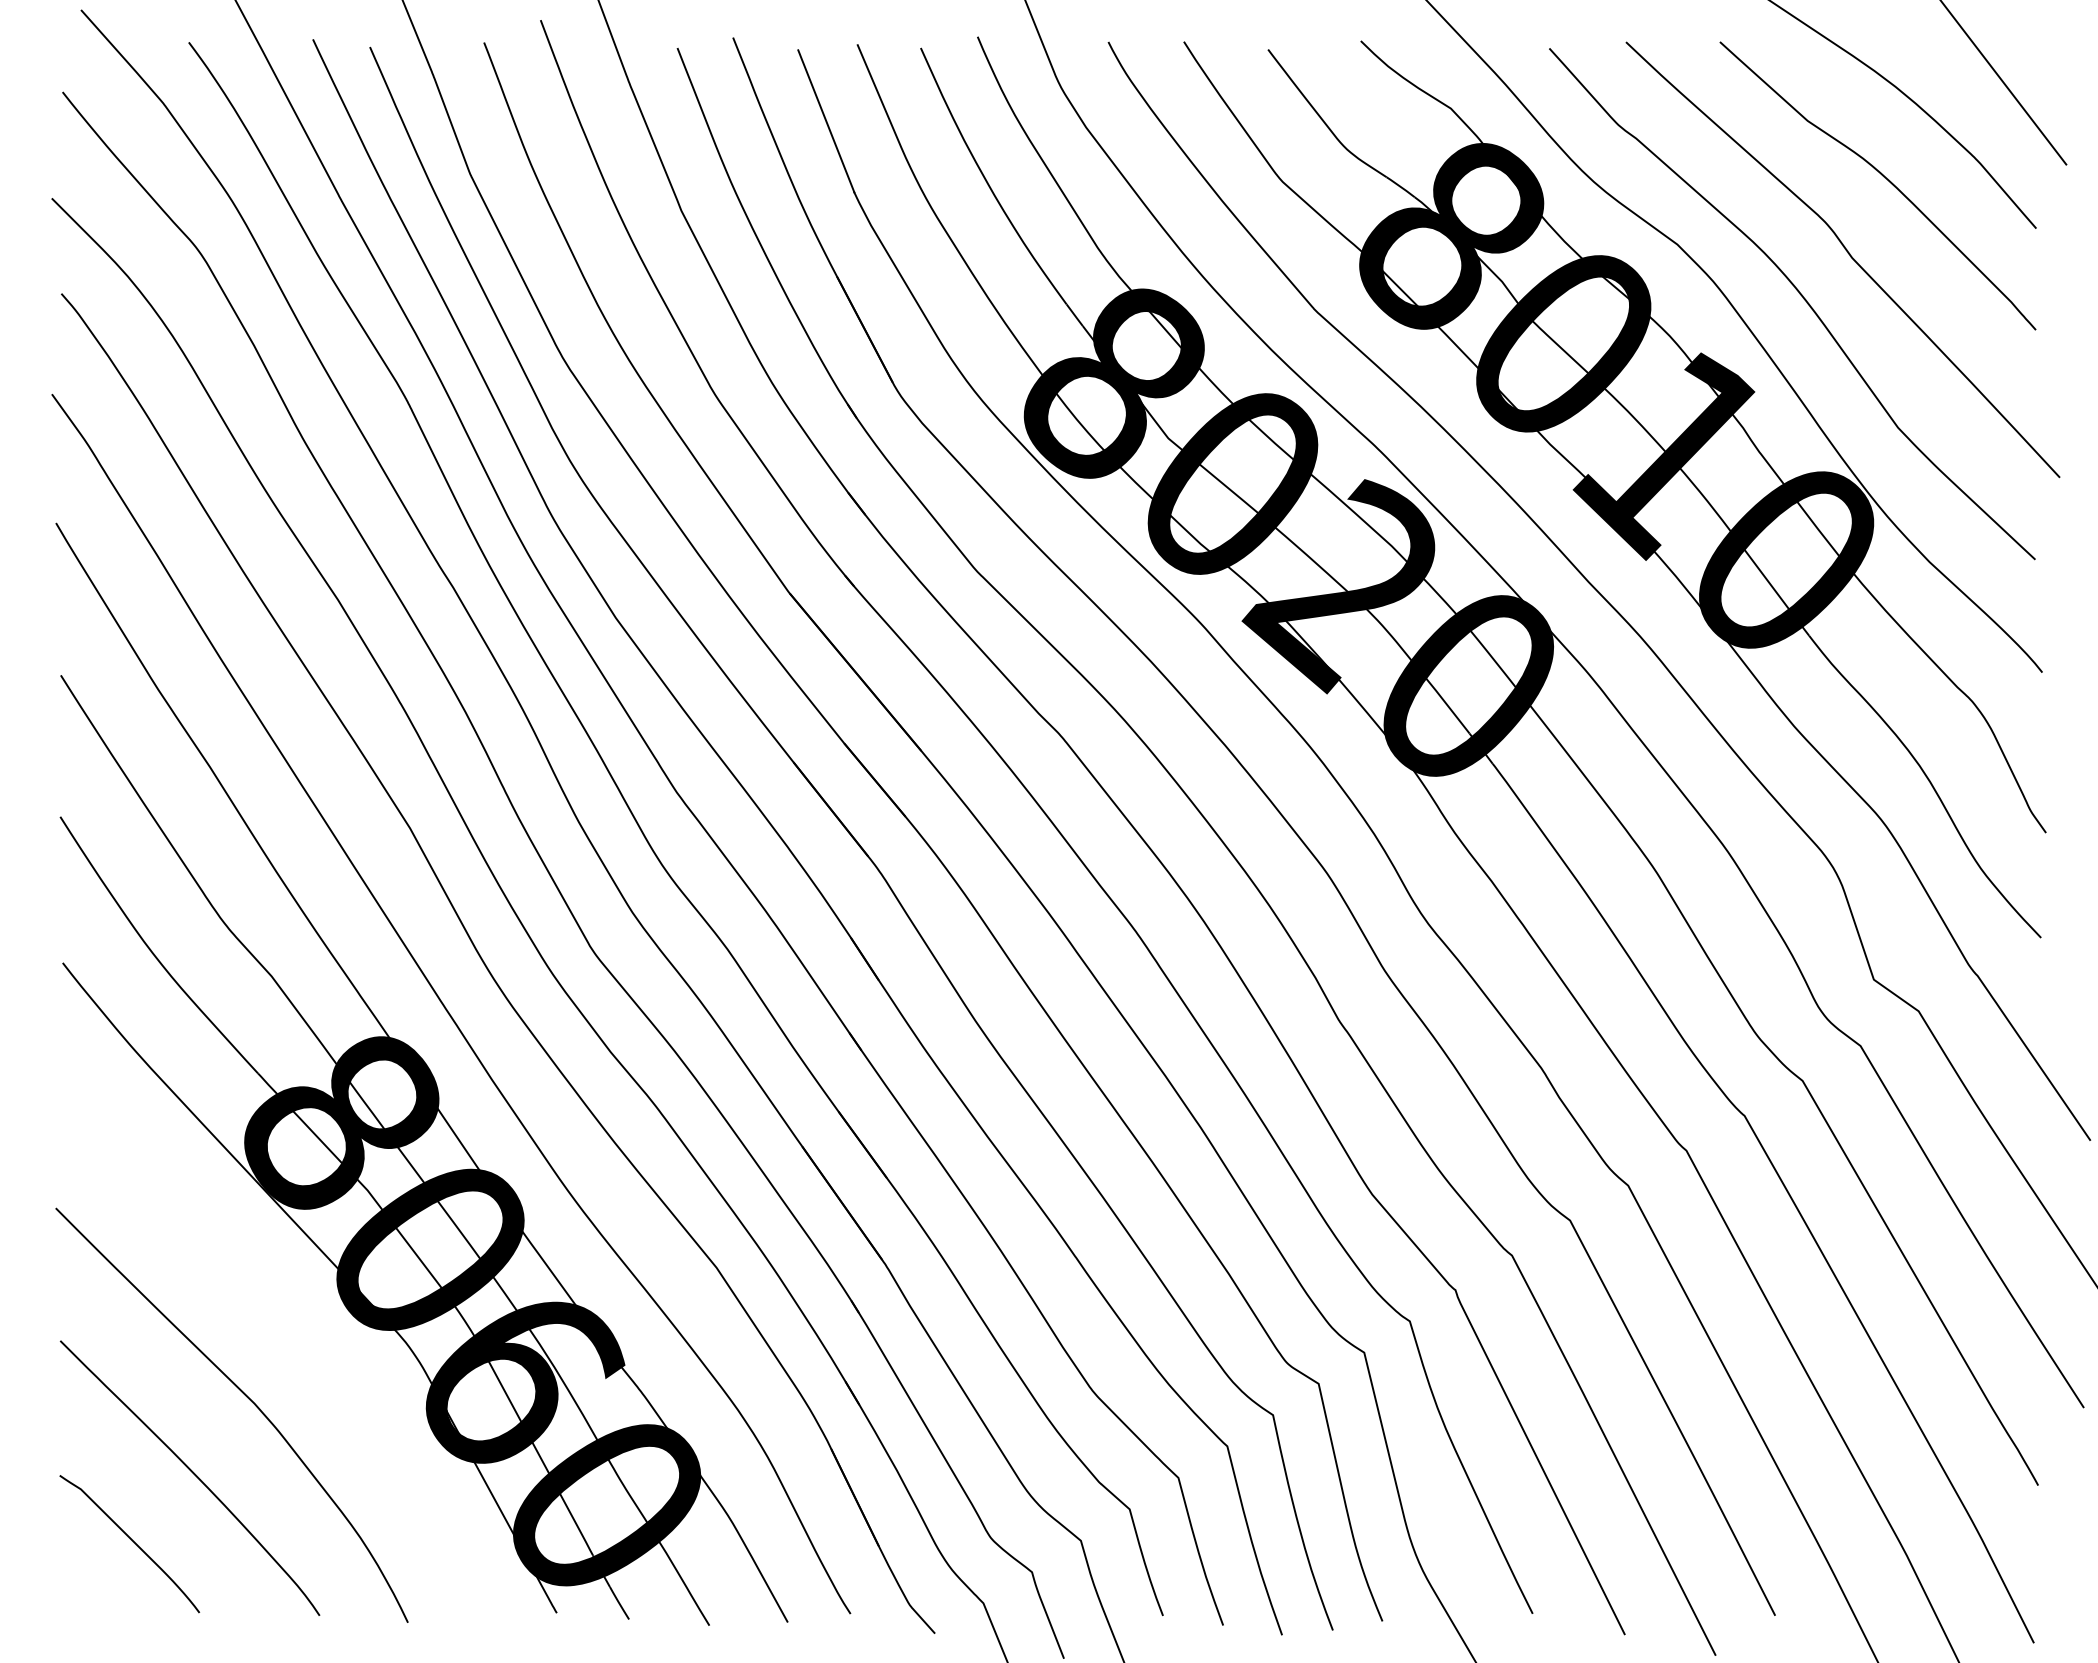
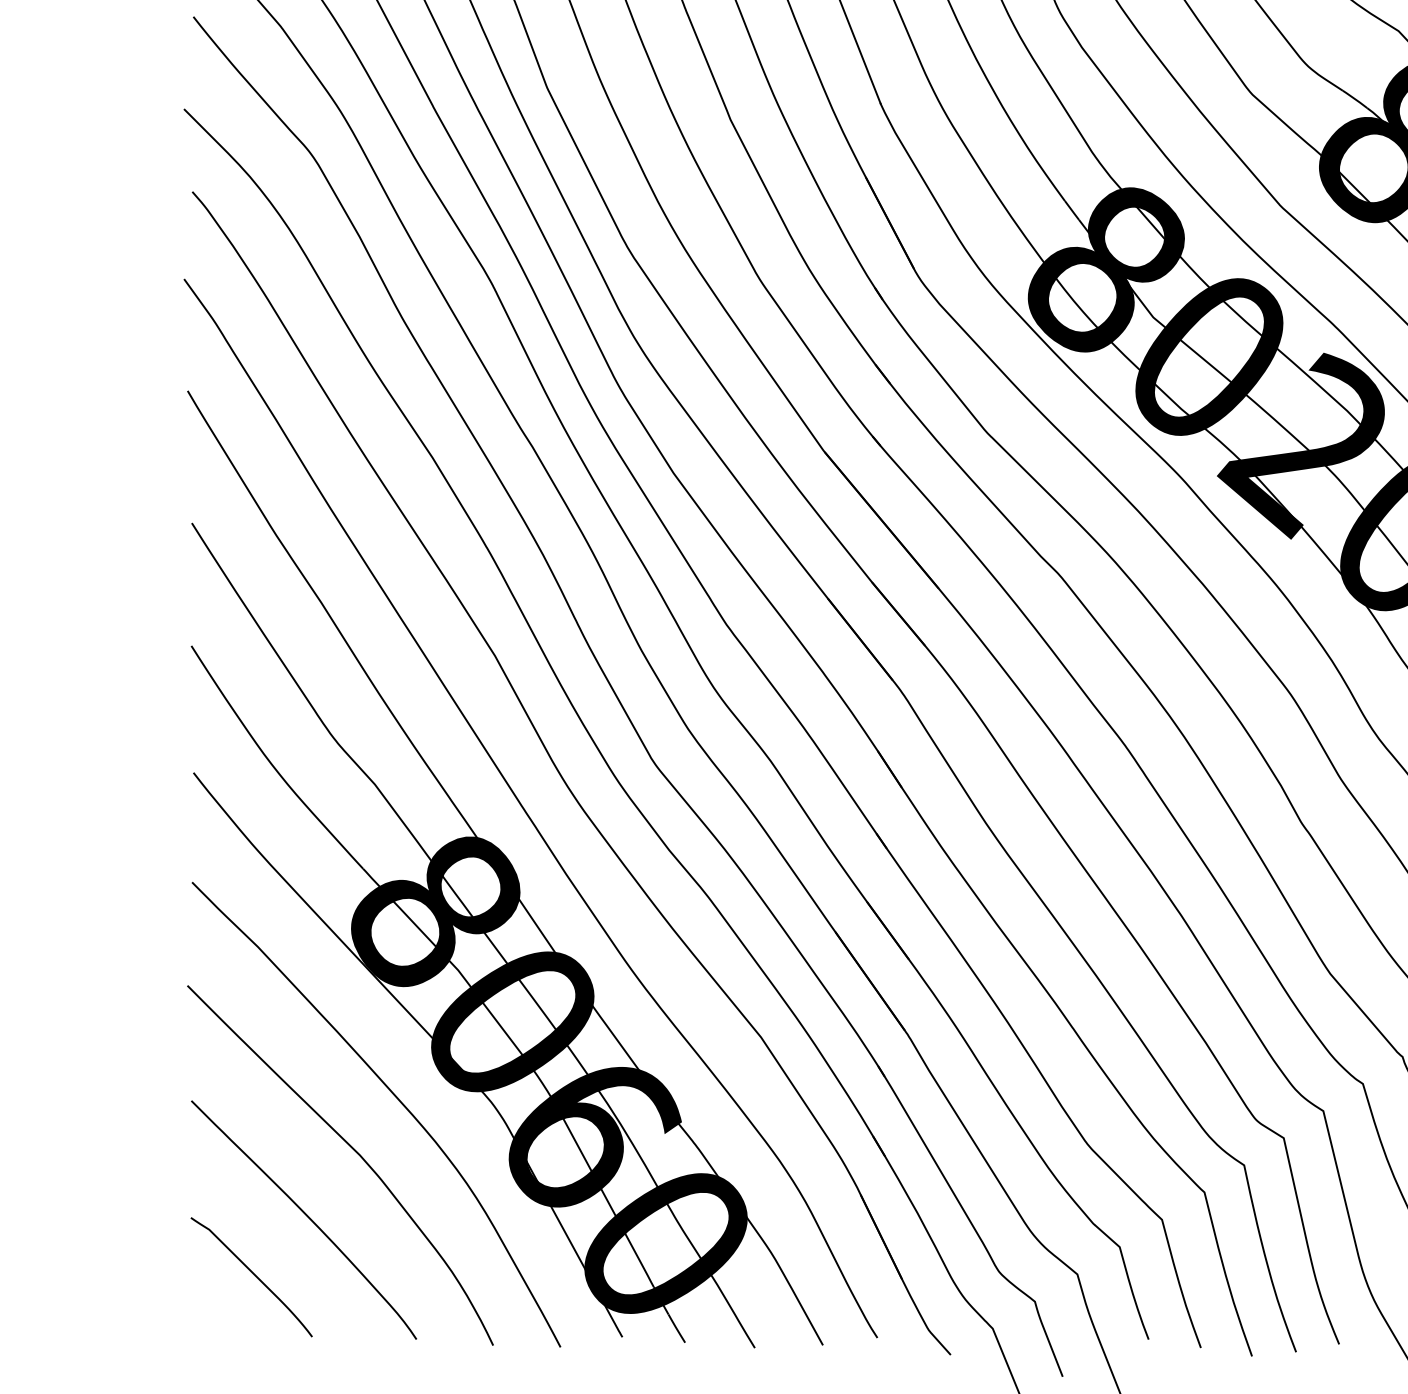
curve: (296, 1338) -> (396, 1098), added

